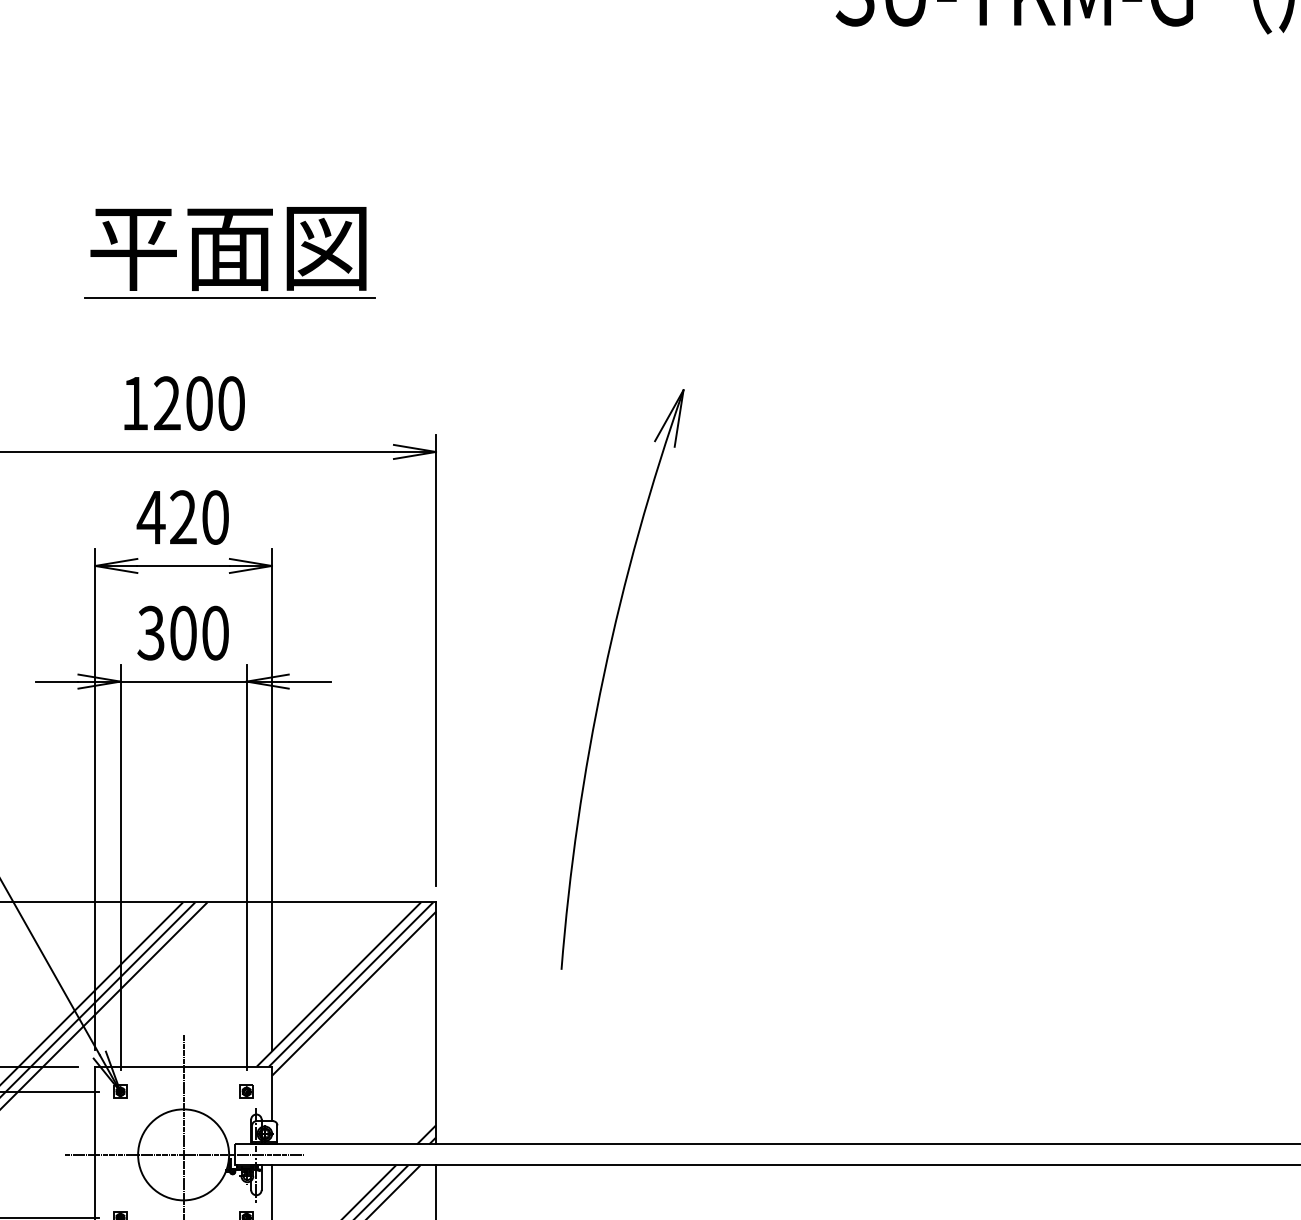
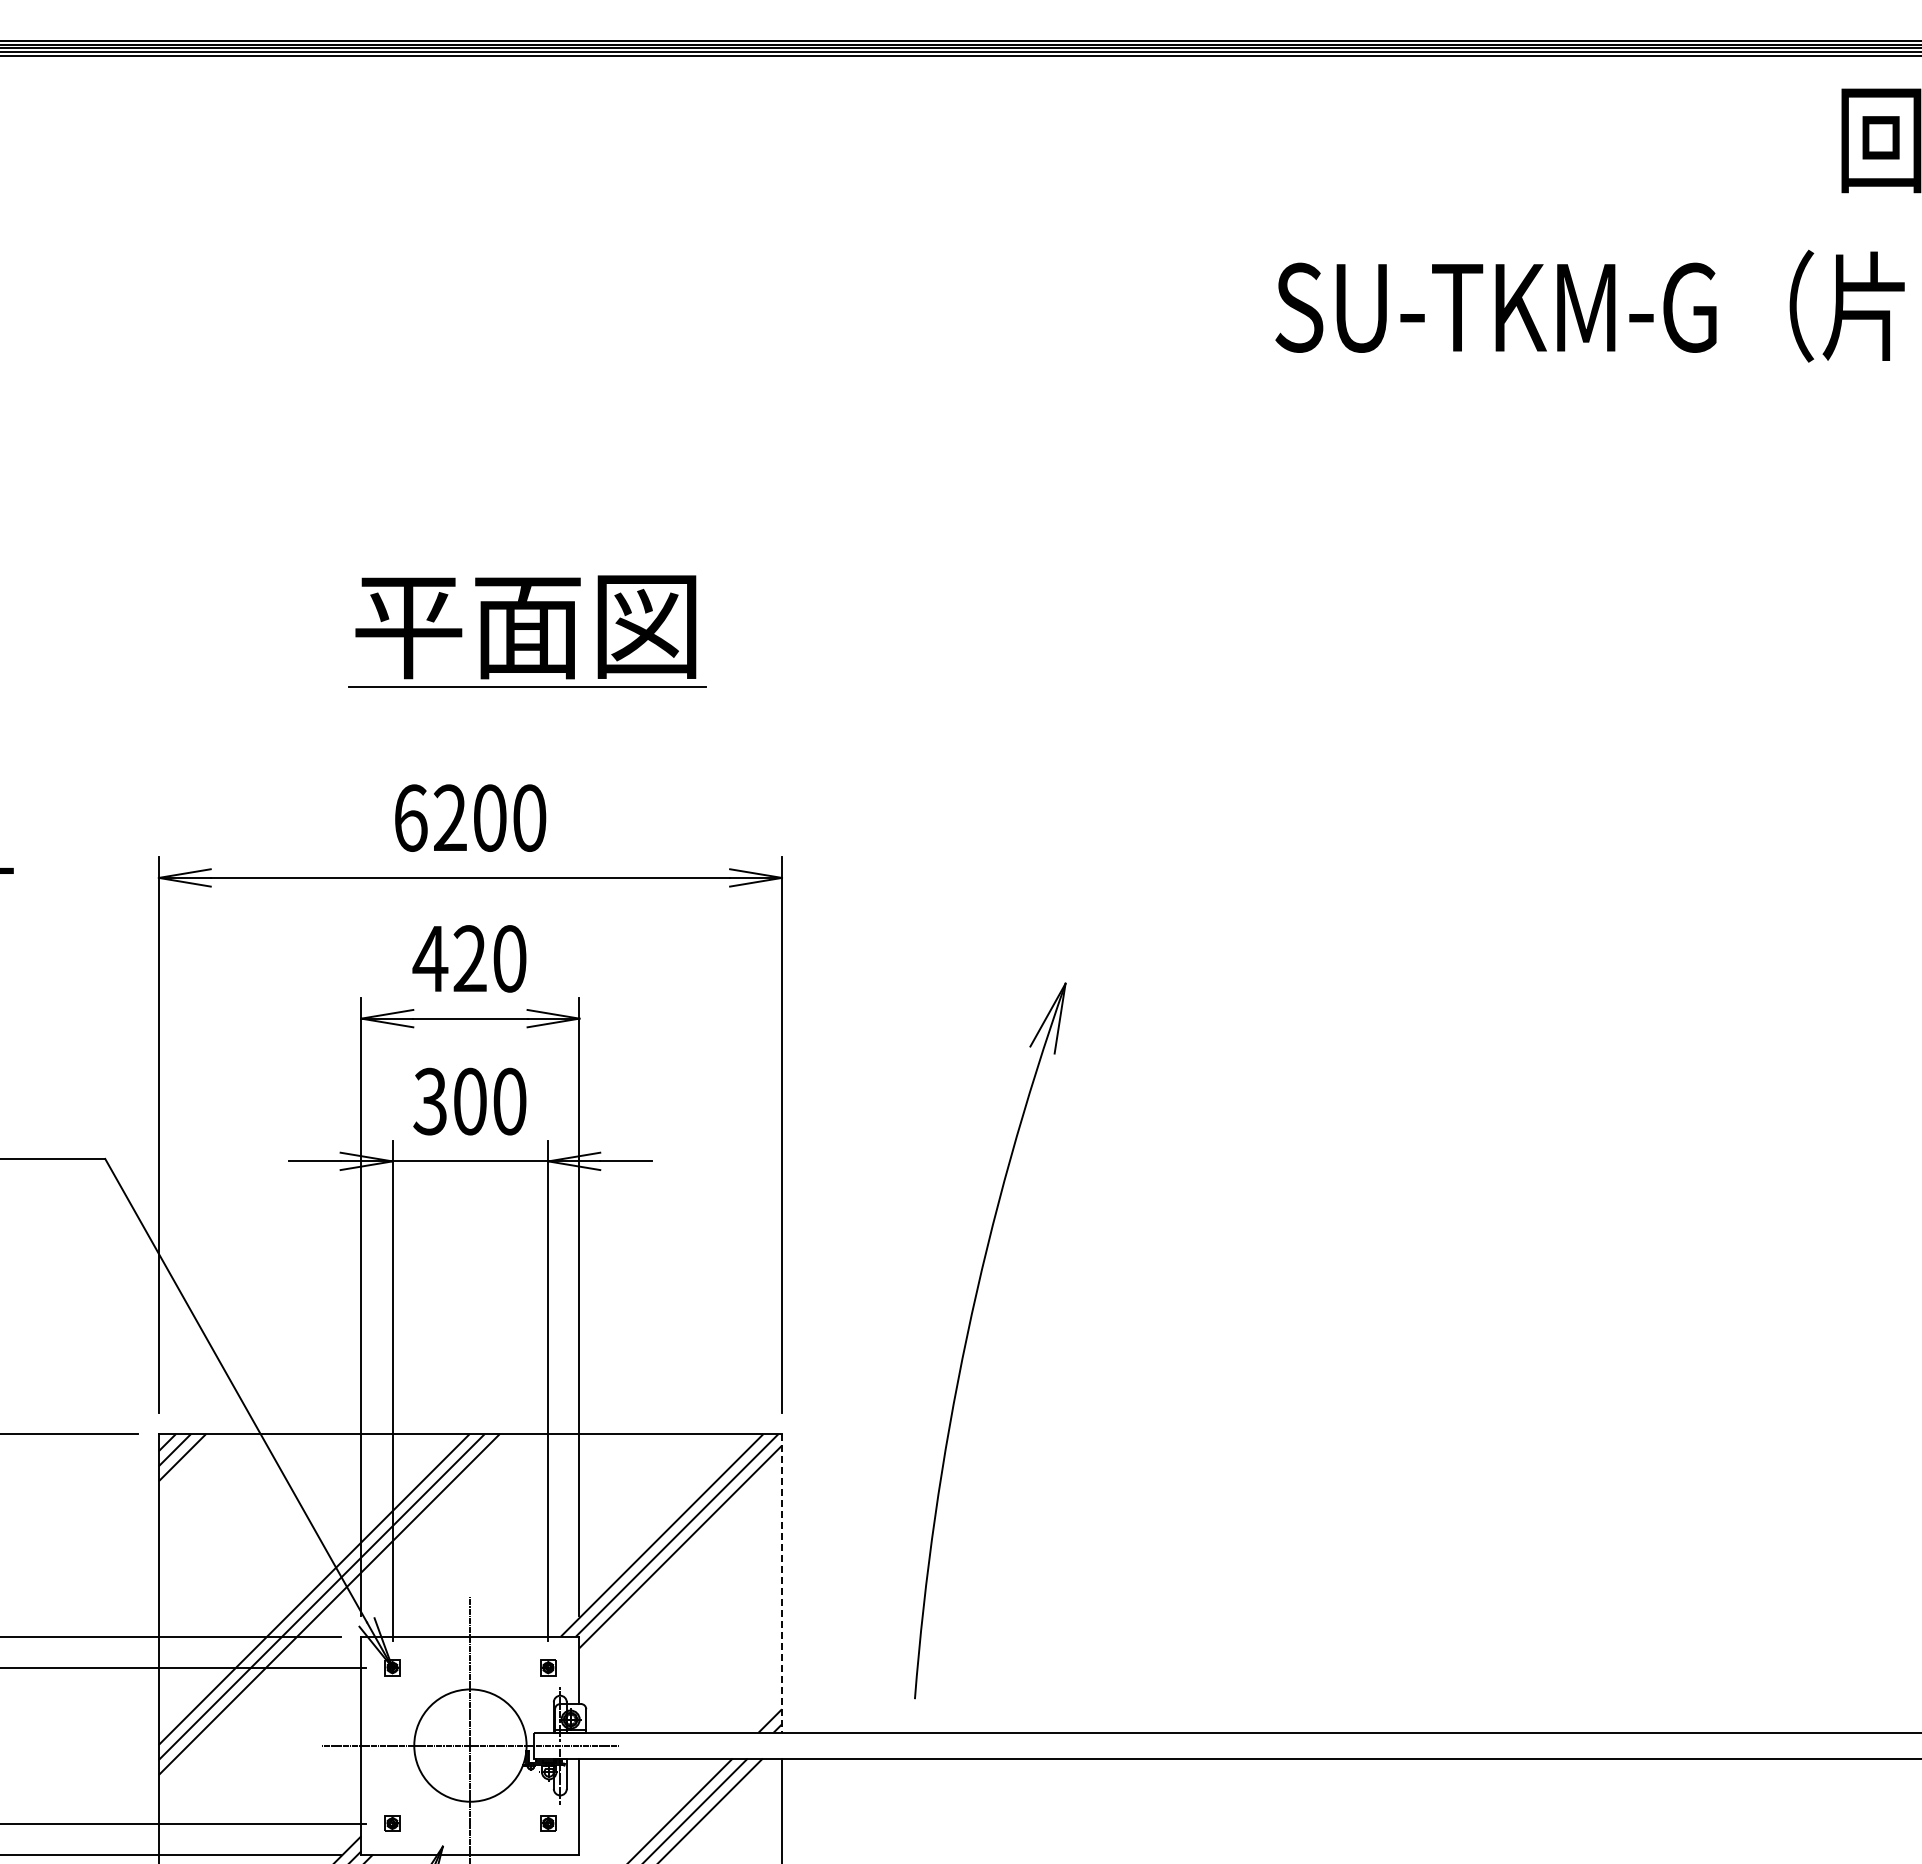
text: (135, 403) -> (411, 817), 1200 -> 6200
part: (604, 676) -> (968, 1336), moved
line: (436, 1023) -> (782, 1583), solid -> dashed

